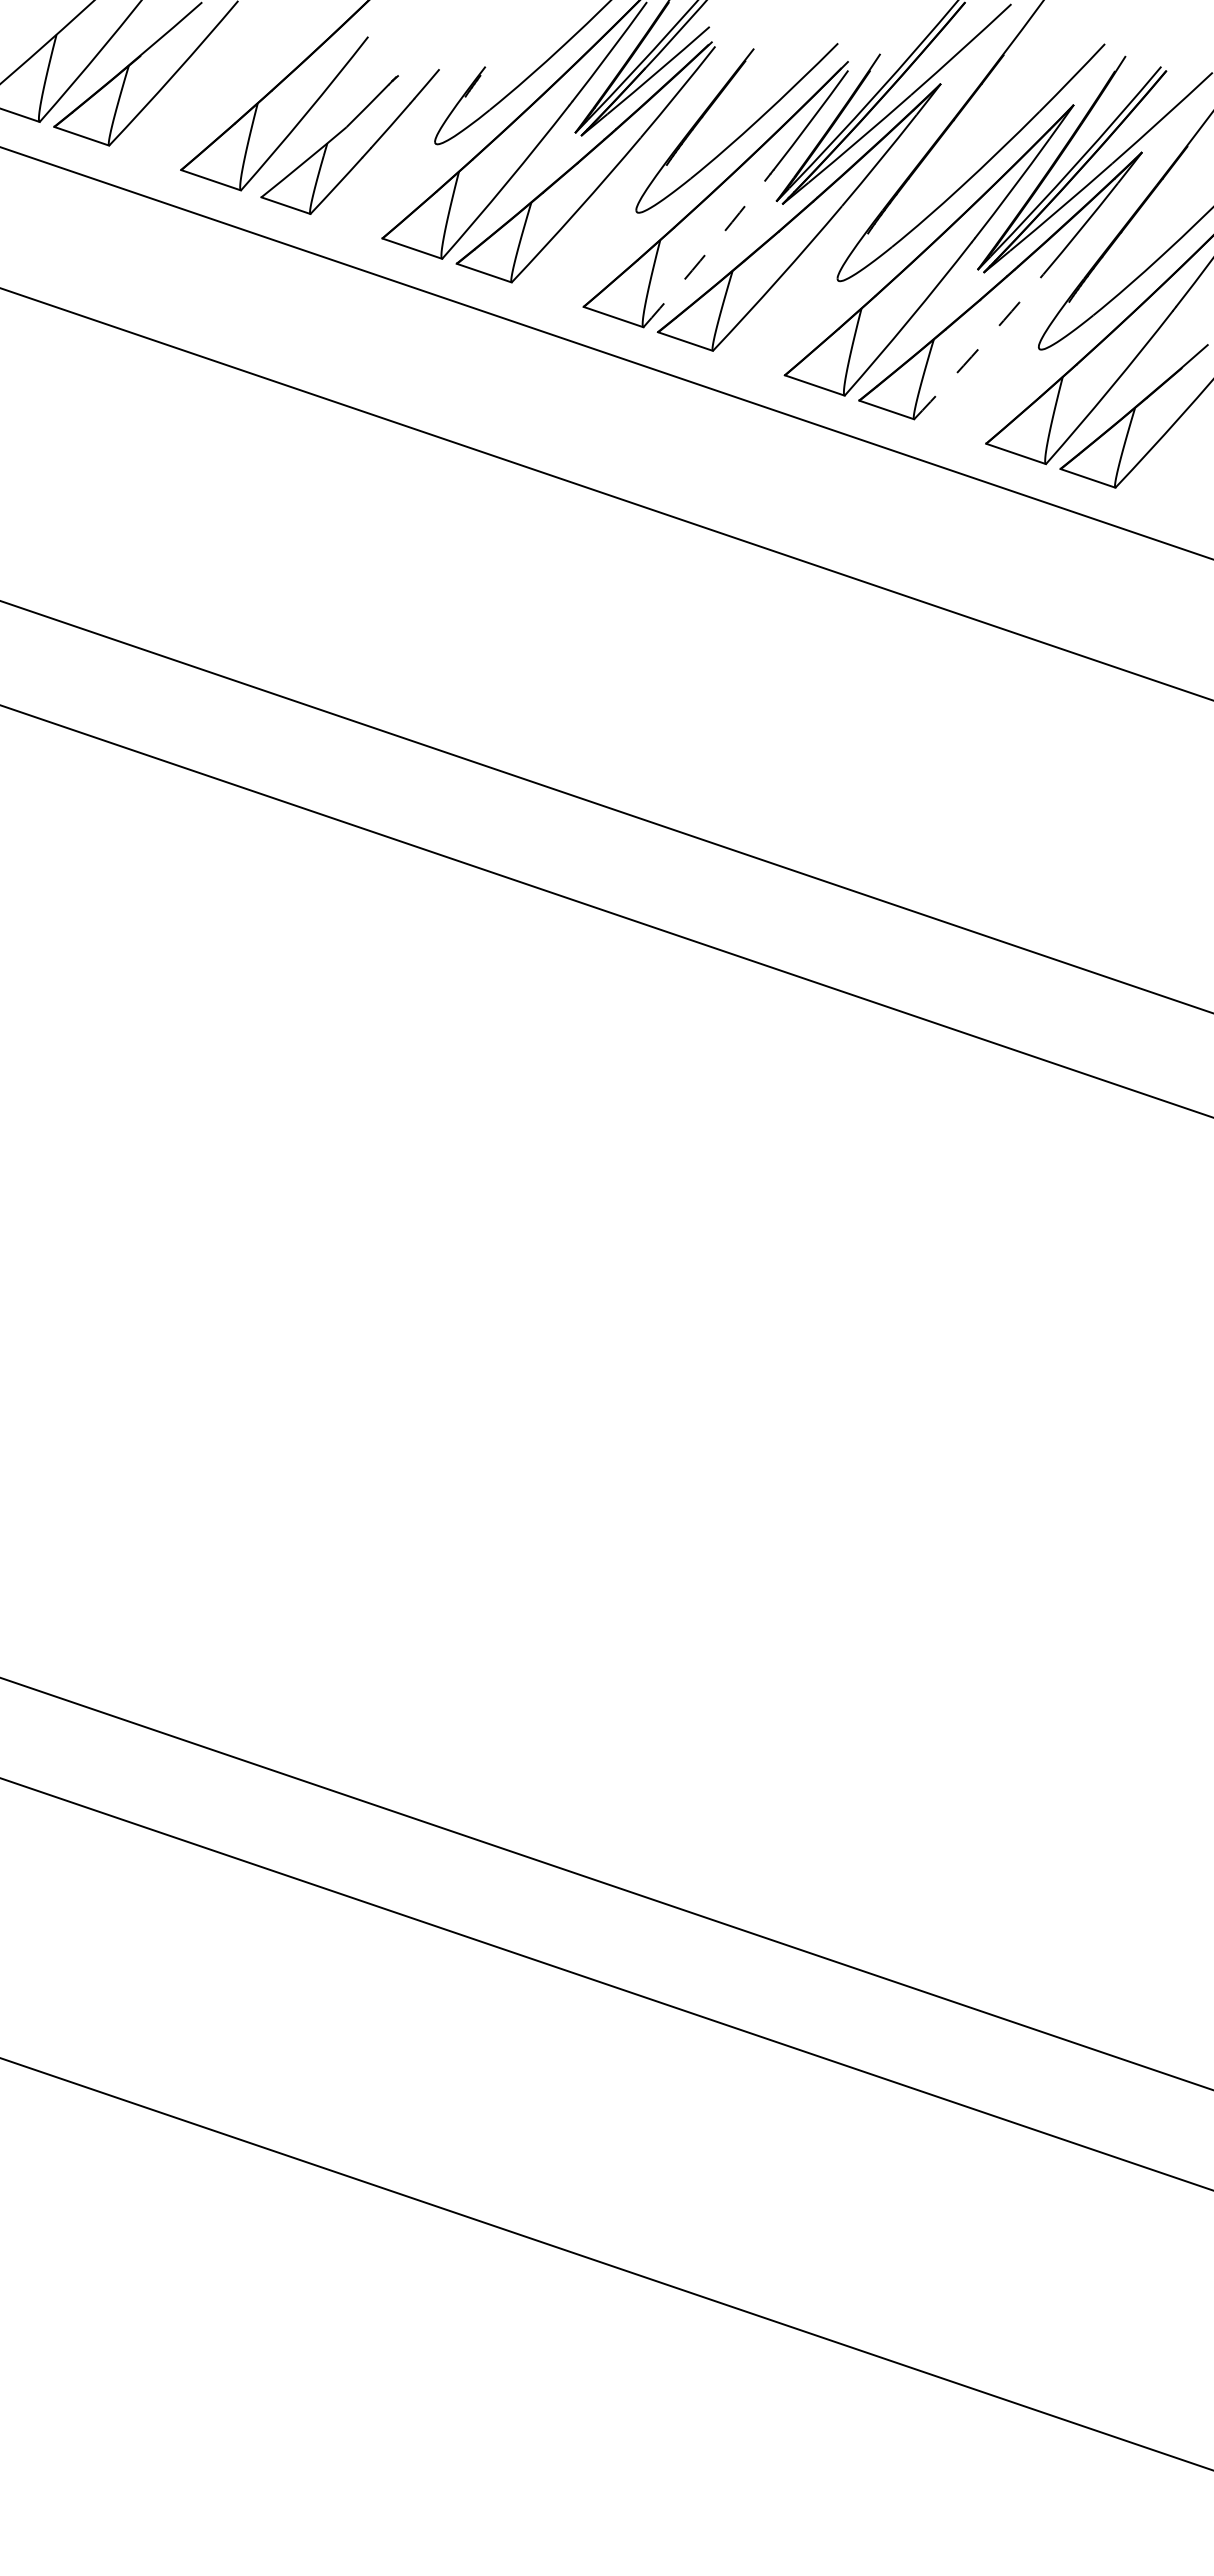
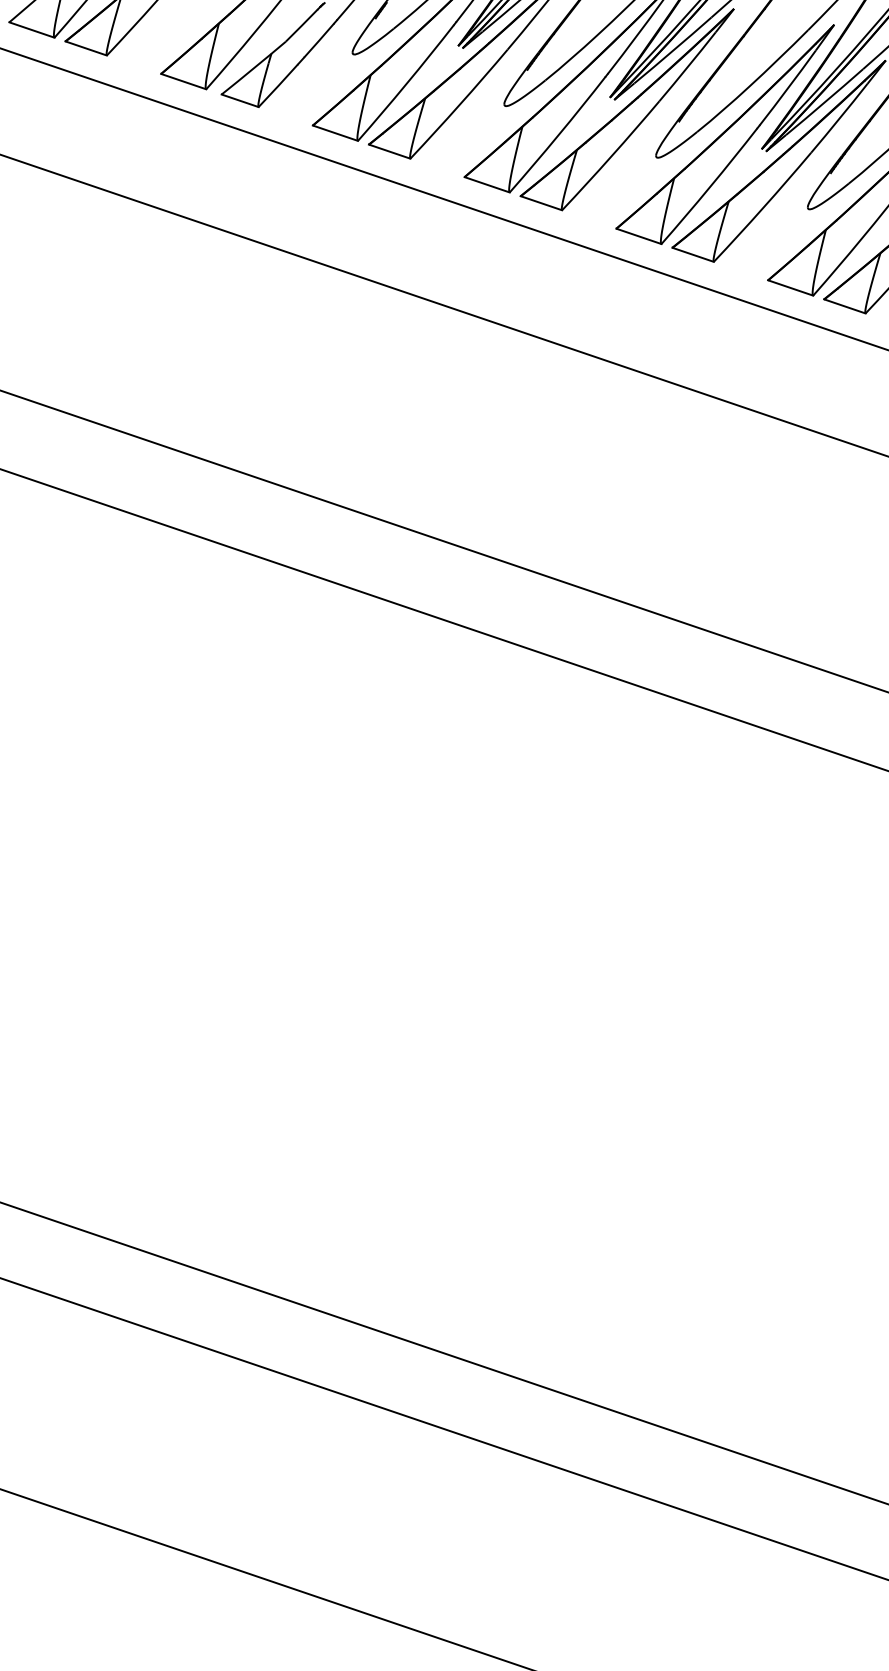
arc: (708, 251) -> (558, 135), dashed -> solid
arc: (979, 347) -> (763, 207), dashed -> solid

